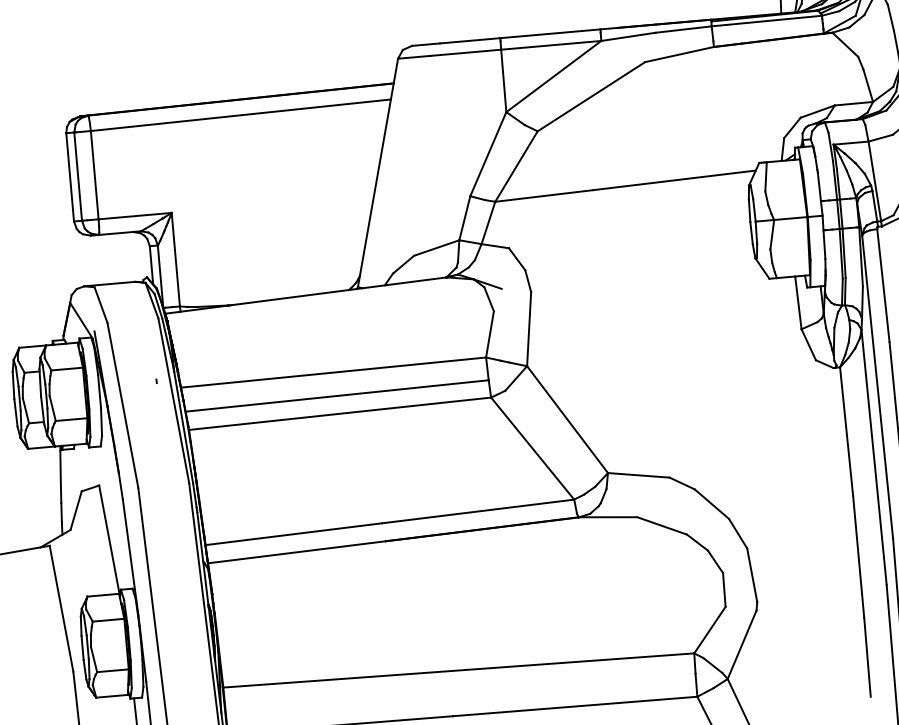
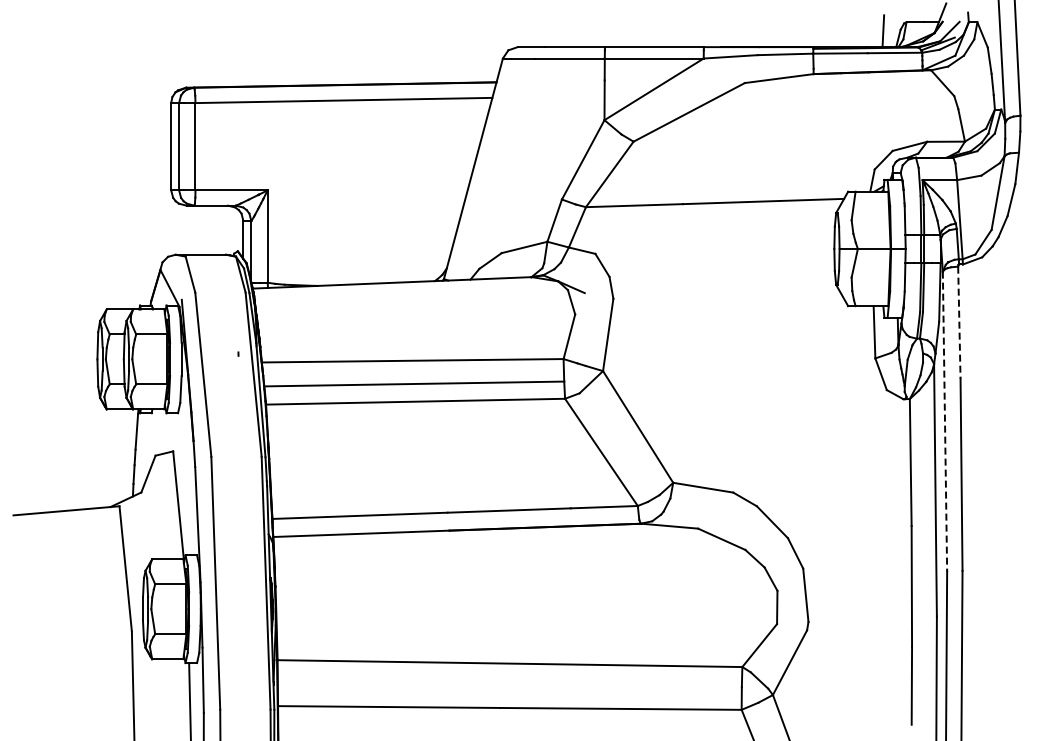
line: (883, 286) -> (959, 323), solid -> dashed
line: (878, 387) -> (945, 422), solid -> dashed

